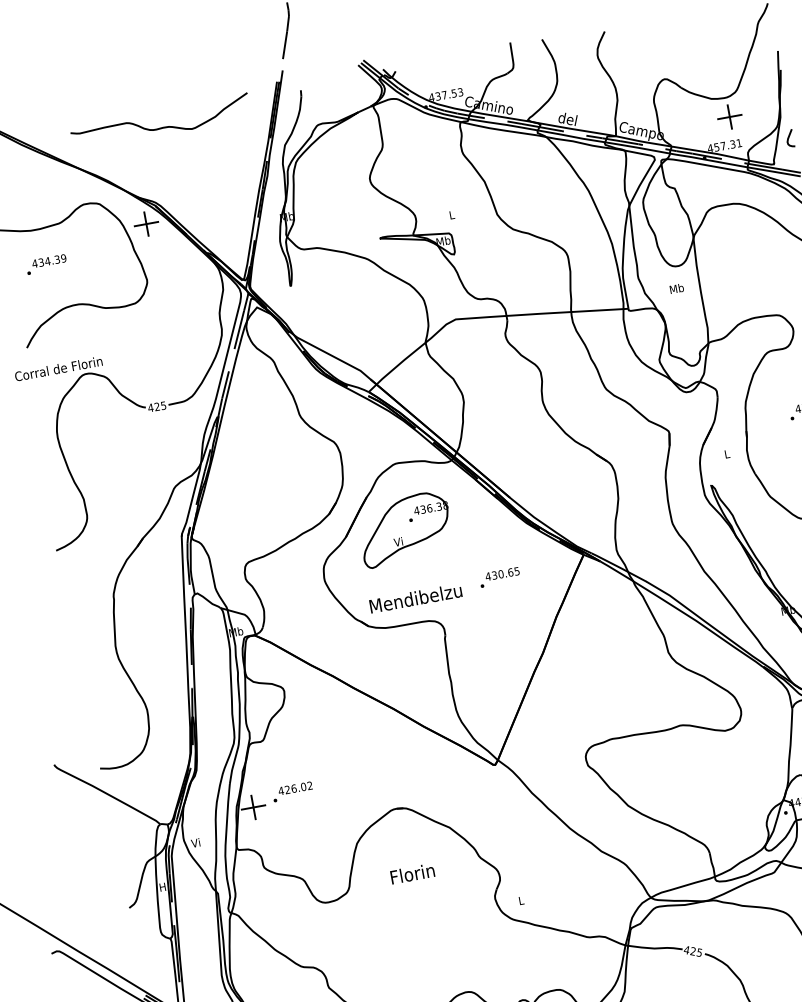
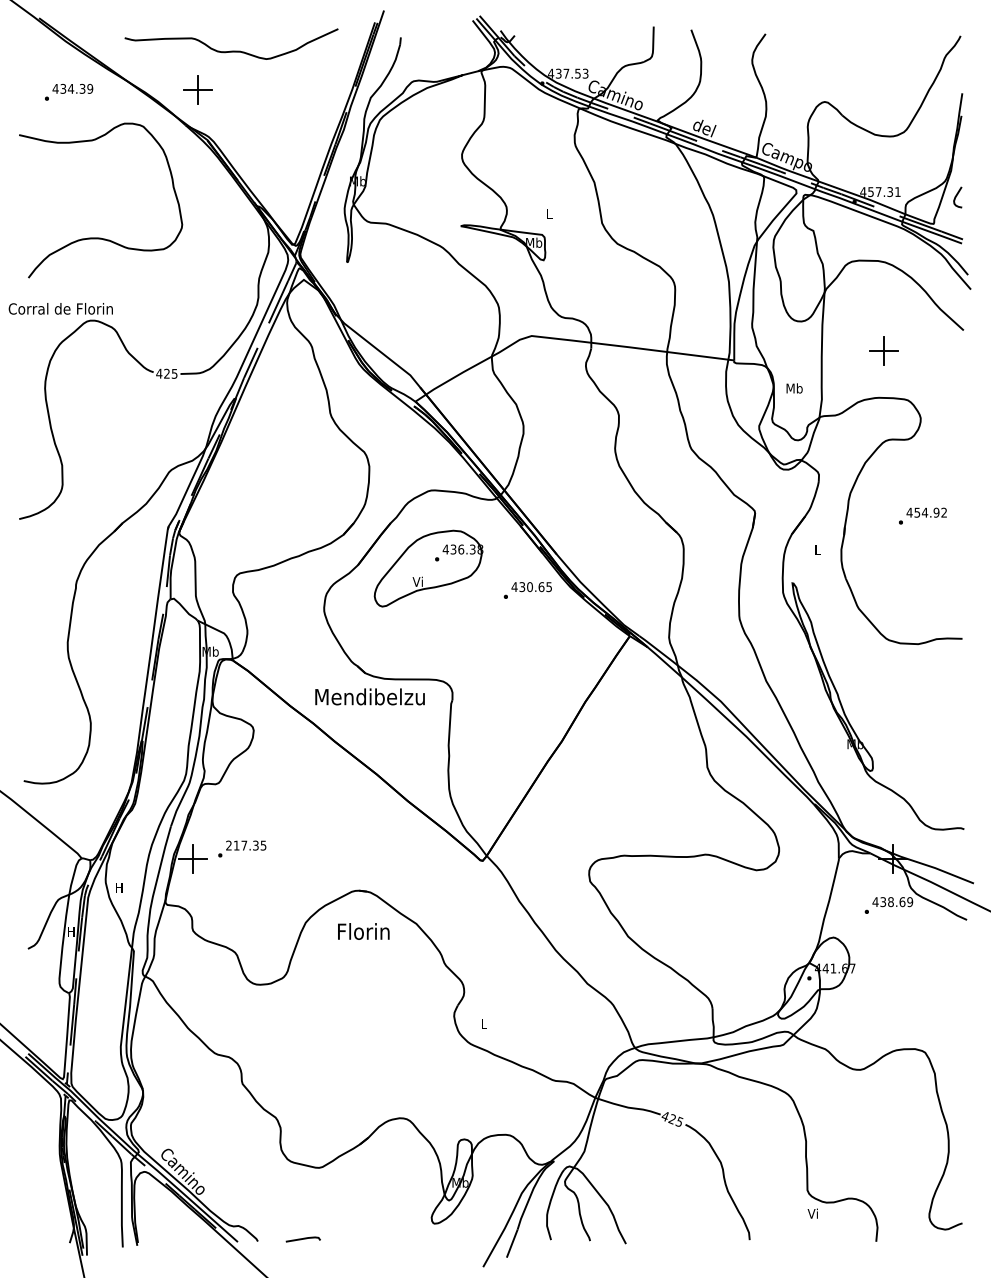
part: (729, 116) -> (883, 350), moved
part: (145, 224) -> (197, 89), moved
text: (47, 264) -> (69, 92), moved
text: (676, 288) -> (794, 388), moved
text: (499, 577) -> (527, 590), moved
text: (415, 598) -> (369, 696), moved
text: (294, 788) -> (245, 845), 426.02 -> 217.35
text: (195, 842) -> (118, 887), Vi -> H
text: (412, 873) -> (363, 931), moved

